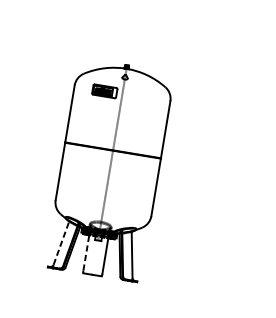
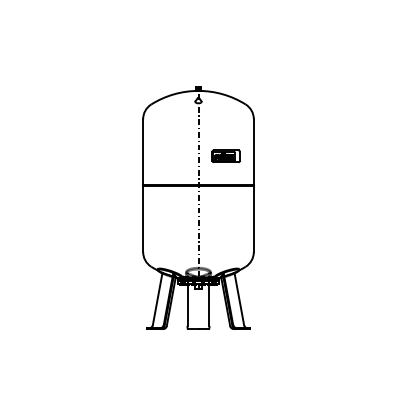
part: (104, 90) -> (225, 155), moved
line: (61, 242) -> (157, 298), dashed -> solid
line: (86, 252) -> (187, 305), dashed -> solid

